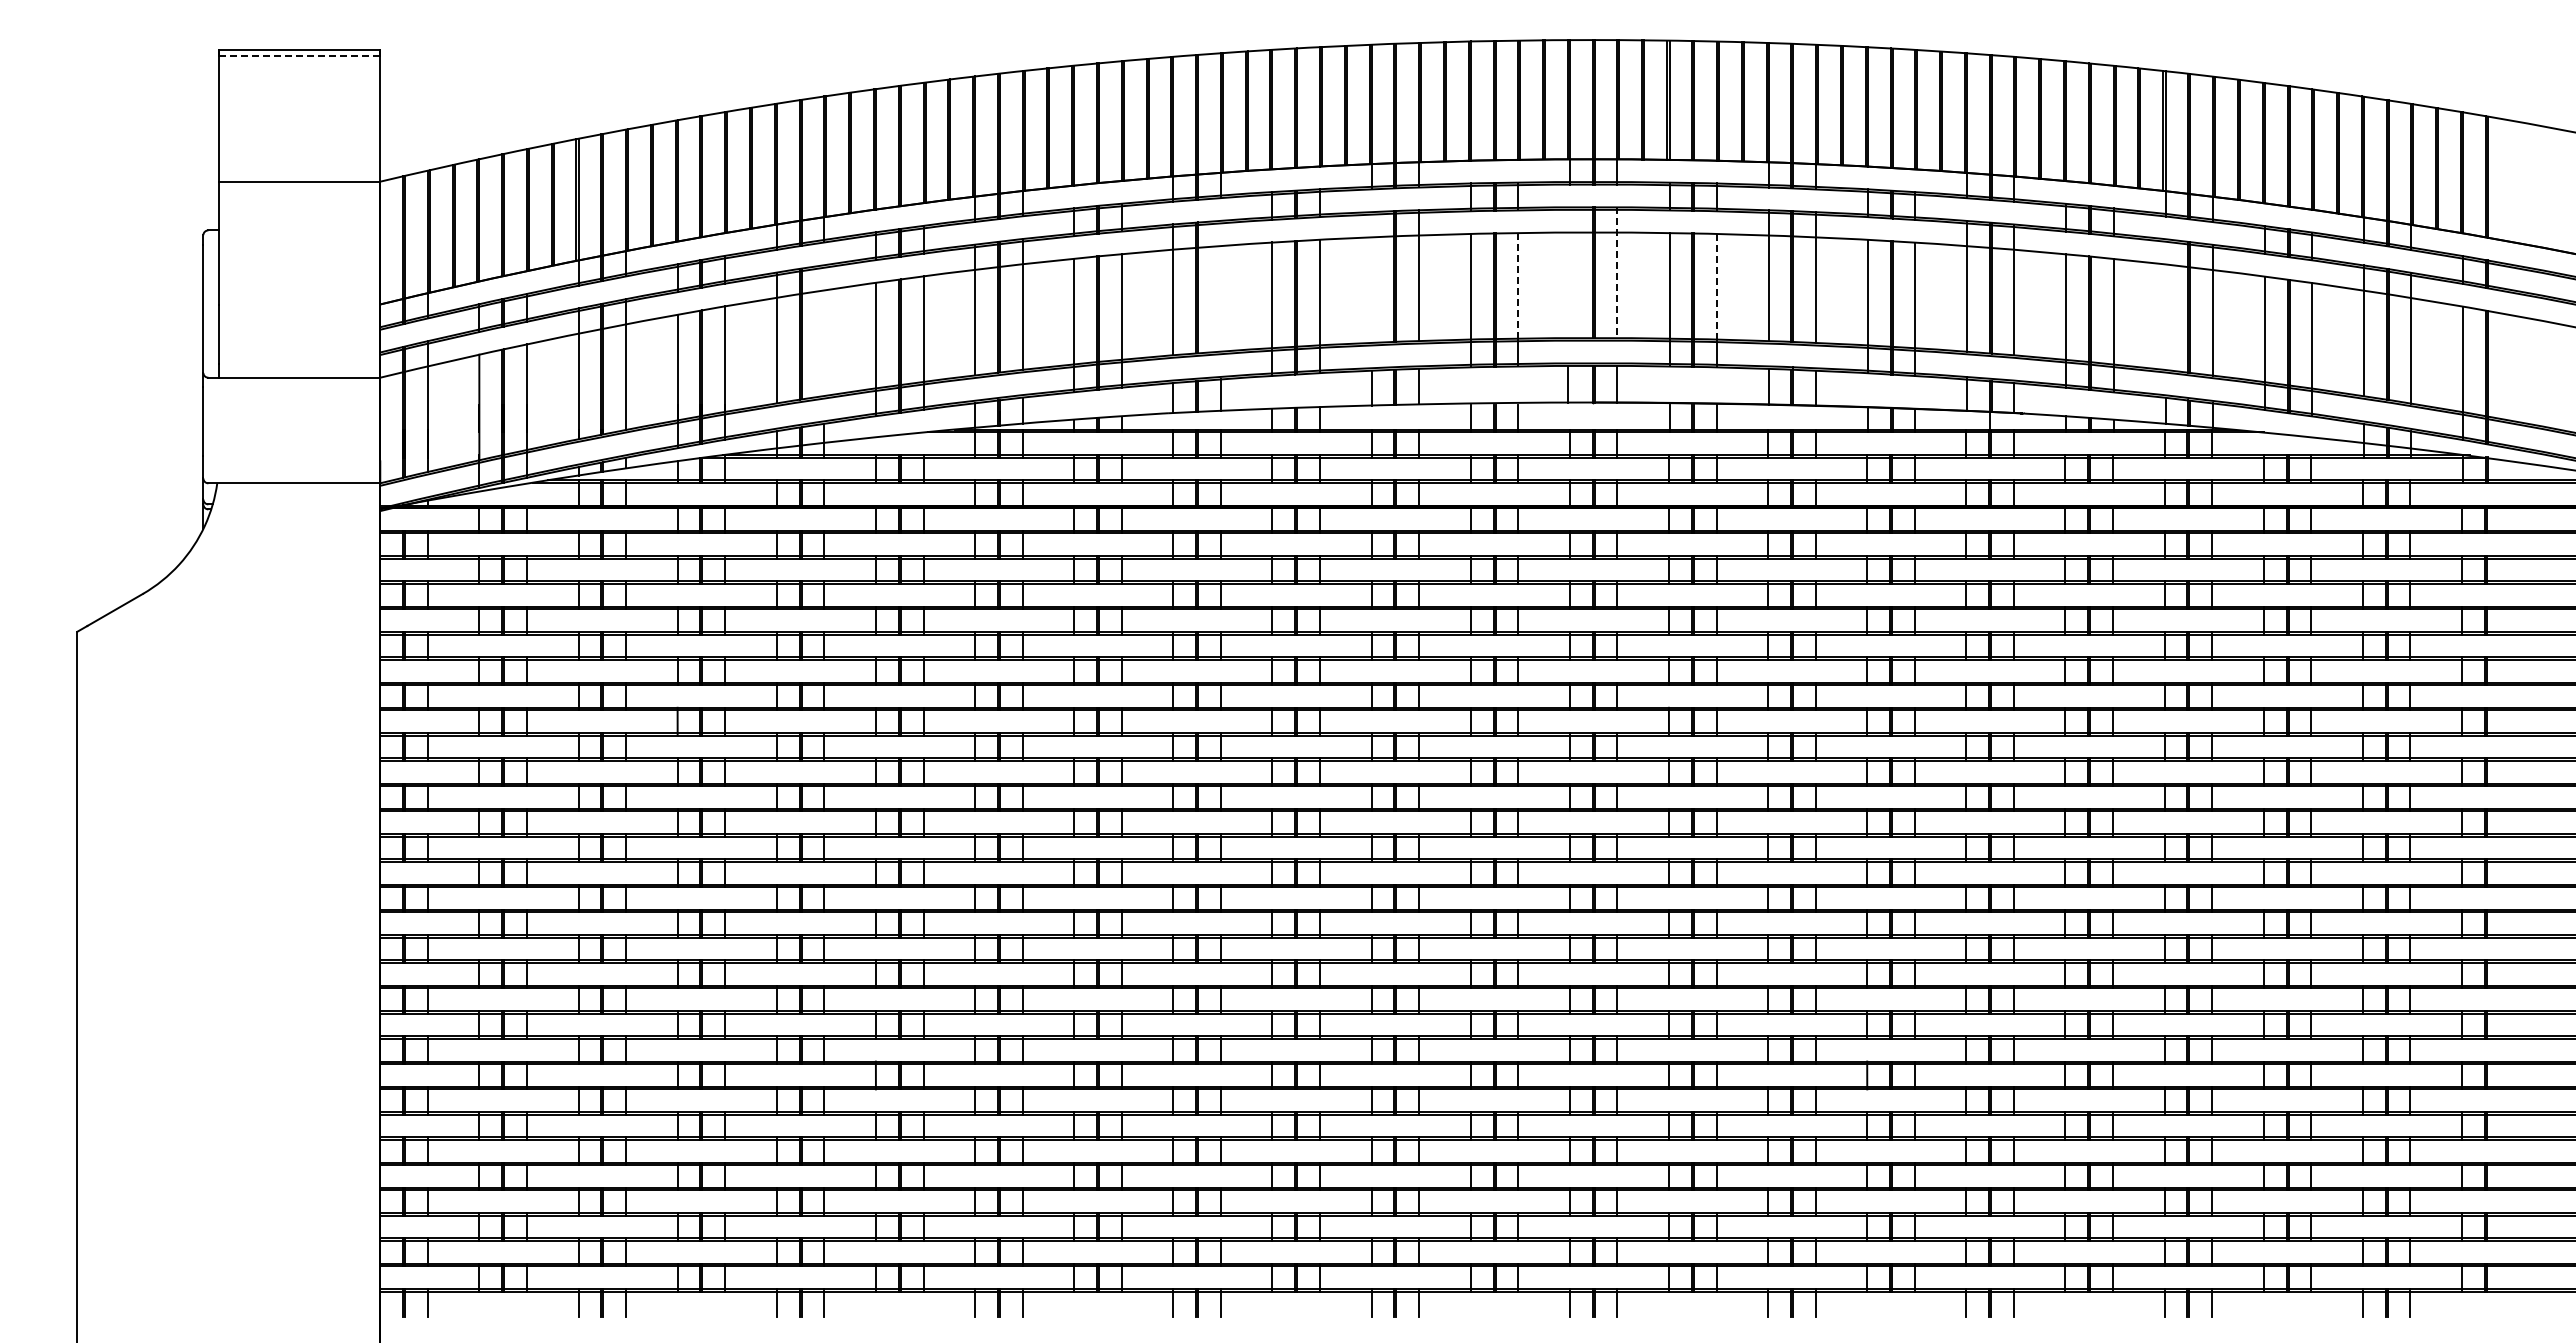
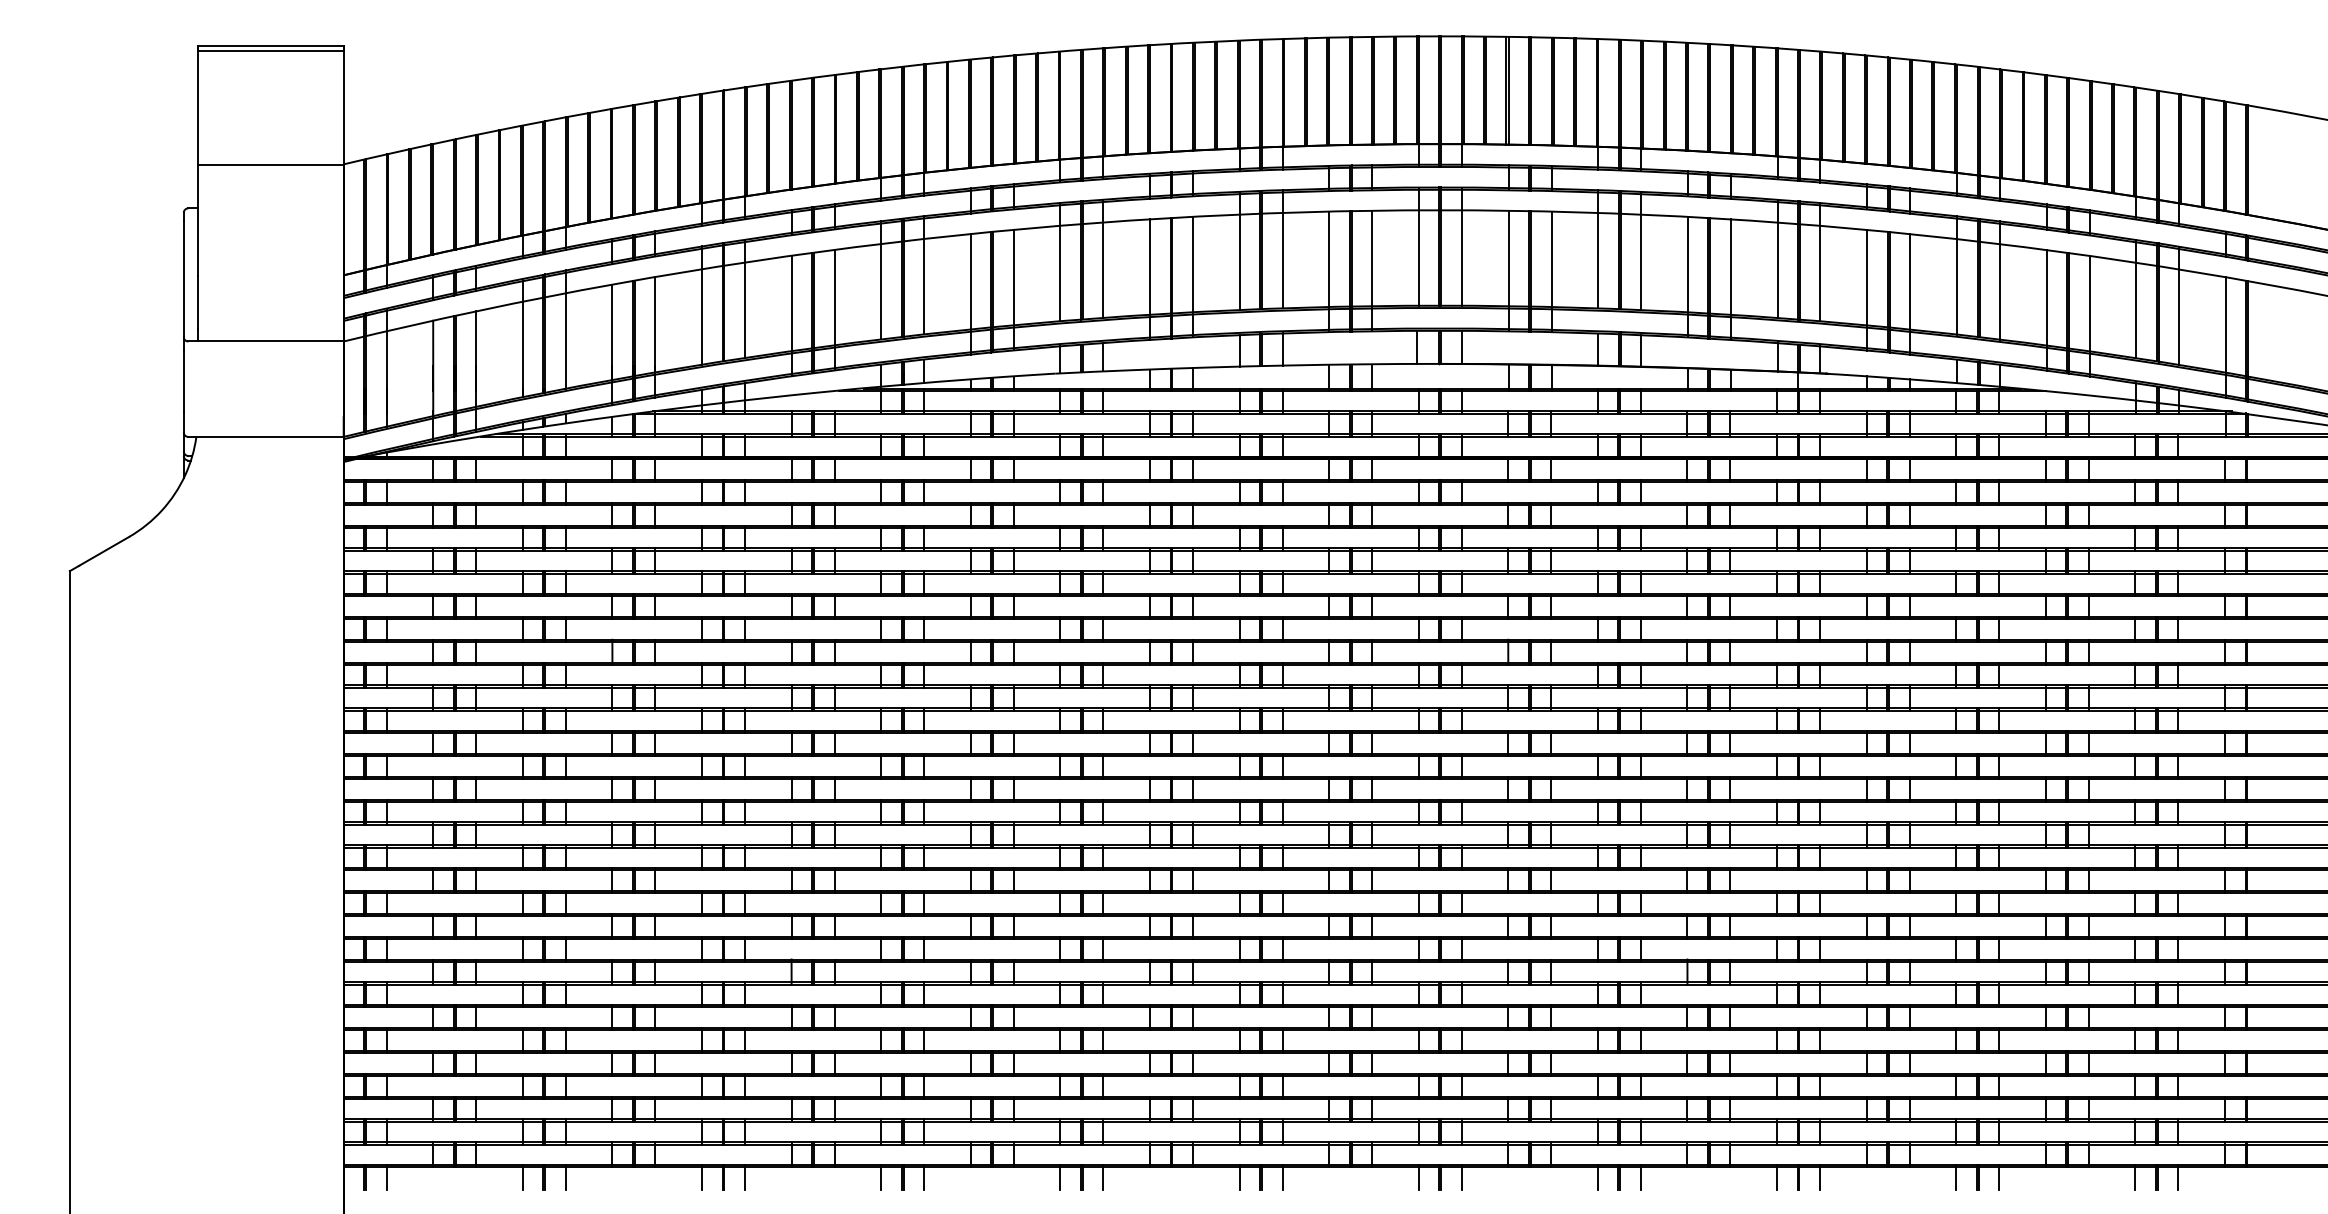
line: (299, 56) -> (270, 51), dashed -> solid
line: (1569, 272) -> (1418, 246), added
line: (1617, 273) -> (1461, 247), dashed -> solid
line: (1371, 277) -> (1239, 250), added
line: (1220, 285) -> (1103, 258), added
line: (1518, 285) -> (1372, 258), dashed -> solid
line: (1717, 286) -> (1552, 259), dashed -> solid
line: (2165, 304) -> (1956, 275), added
line: (824, 330) -> (745, 298), added

